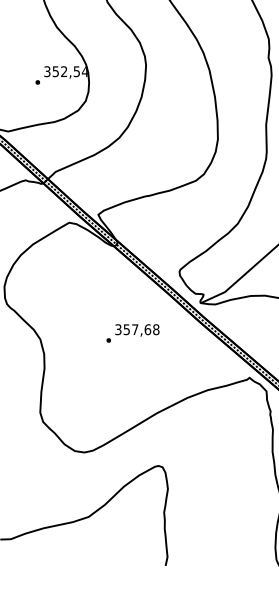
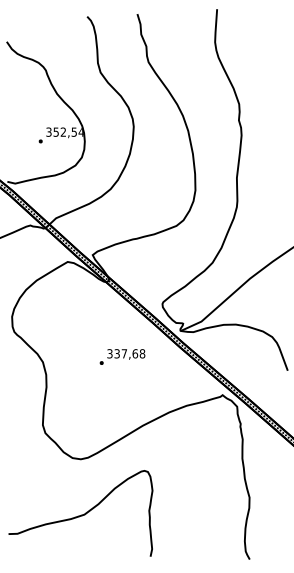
text: (125, 329) -> (116, 353), 357,68 -> 337,68

